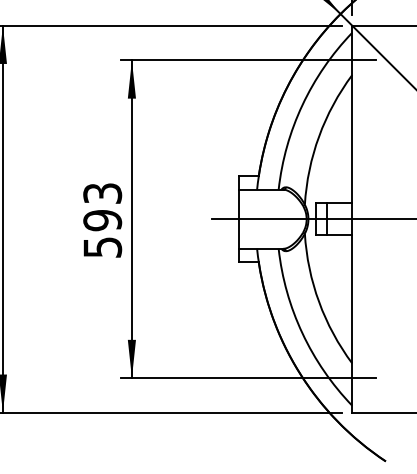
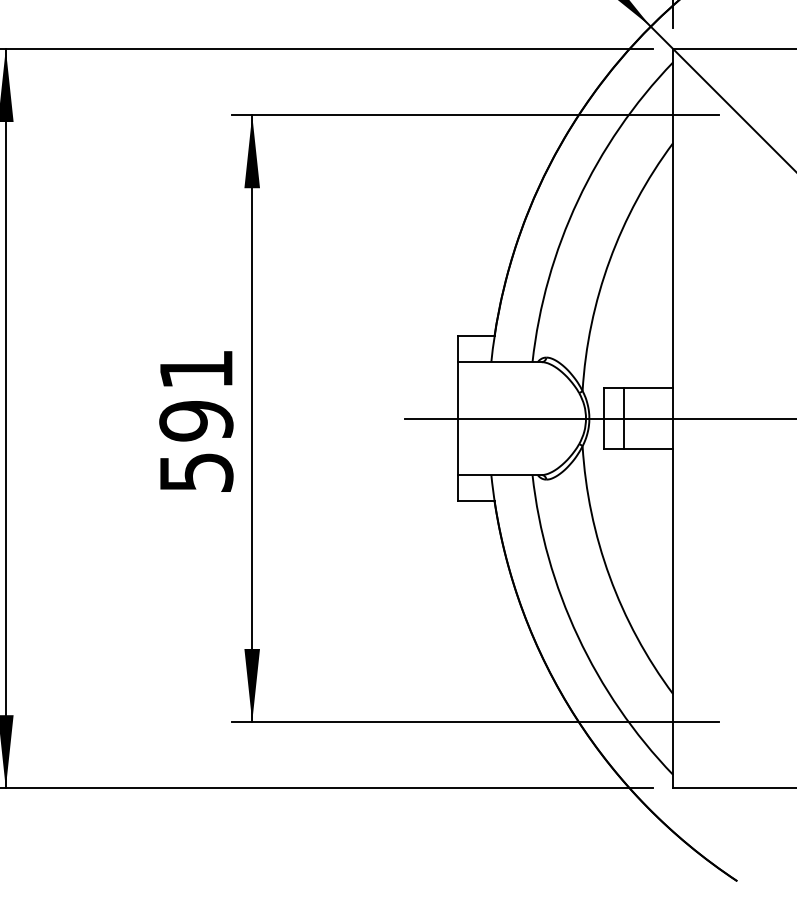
text: (102, 193) -> (196, 369), 593 -> 591

